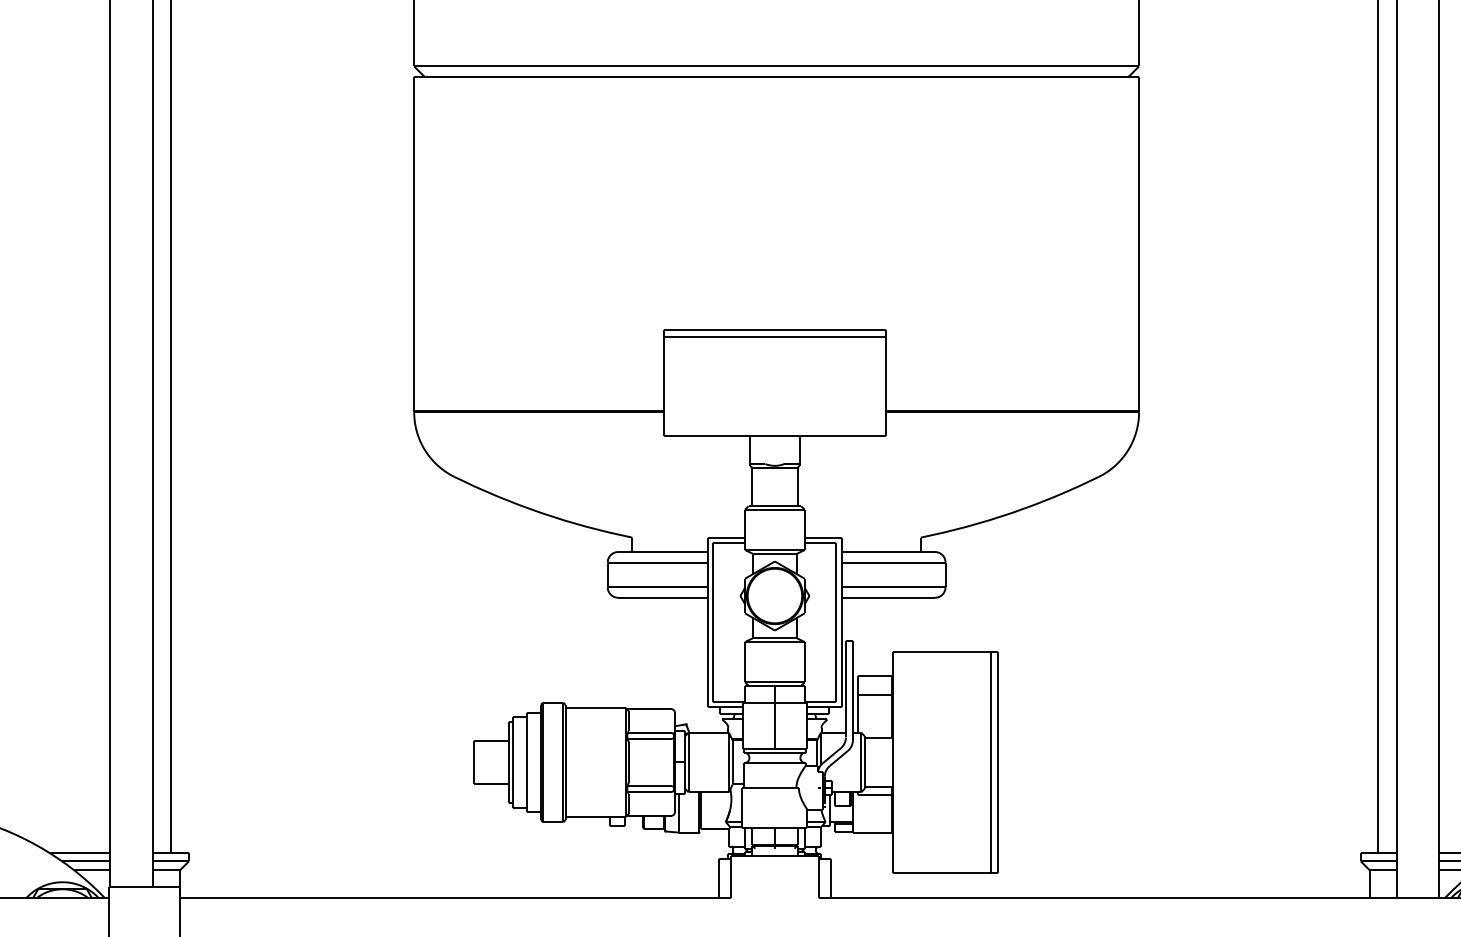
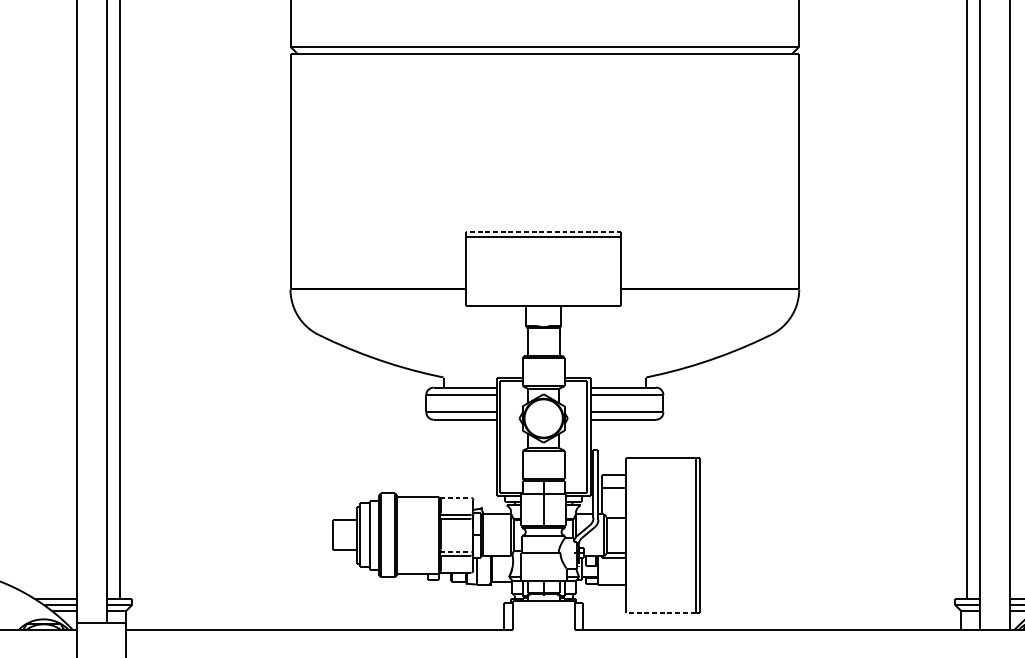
line: (774, 330) -> (543, 232), solid -> dashed
line: (650, 709) -> (456, 498), solid -> dashed
line: (650, 786) -> (456, 552), solid -> dashed
line: (941, 873) -> (660, 613), solid -> dashed

